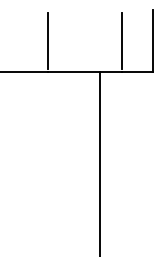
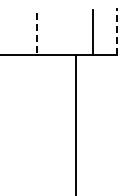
line: (47, 40) -> (36, 30), solid -> dashed
line: (152, 41) -> (116, 31), solid -> dashed

